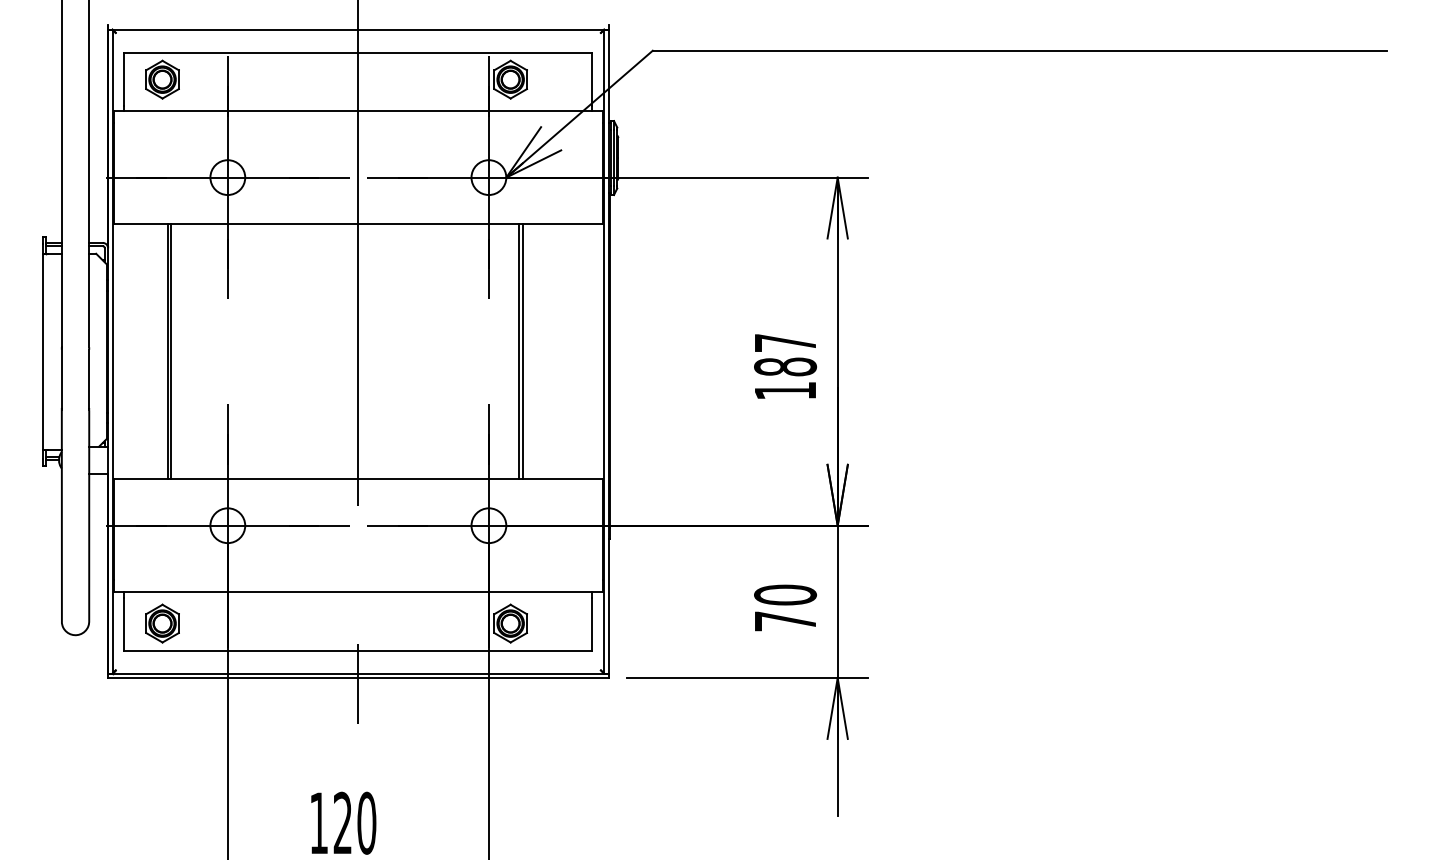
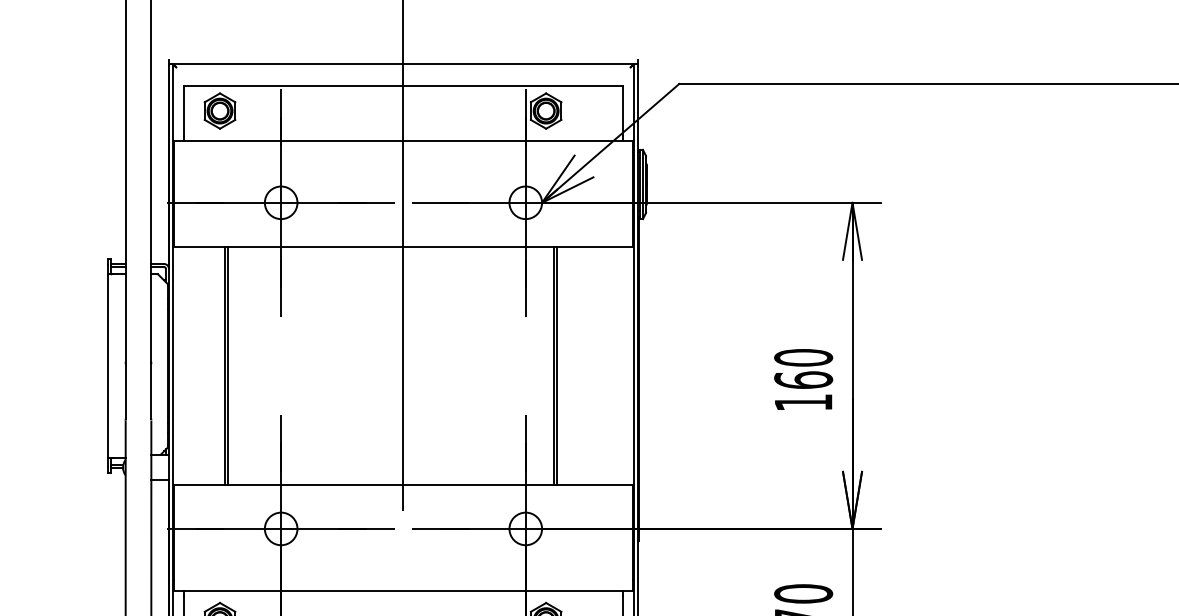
text: (785, 354) -> (803, 368), 187 -> 160

